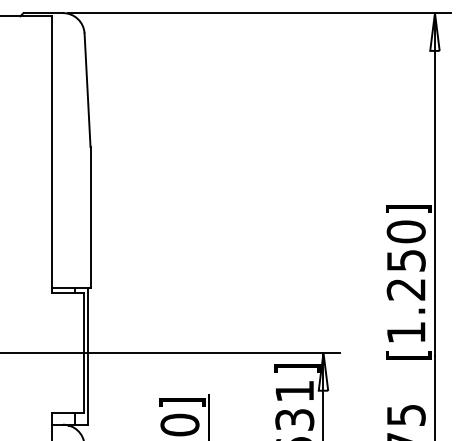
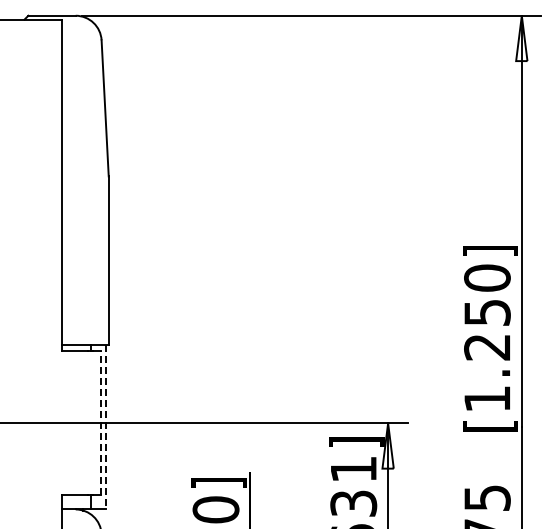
line: (83, 353) -> (100, 423), solid -> dashed
line: (88, 356) -> (106, 427), solid -> dashed

